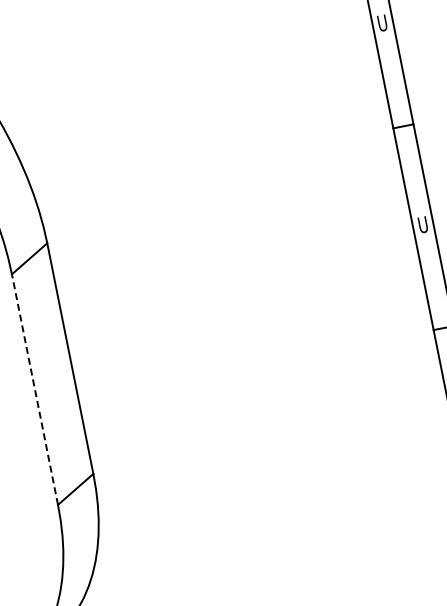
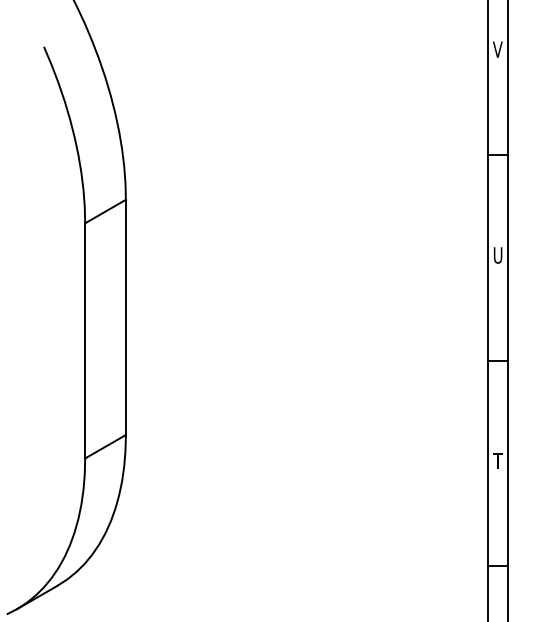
text: (382, 23) -> (497, 49), U -> V
line: (35, 389) -> (85, 340), dashed -> solid

